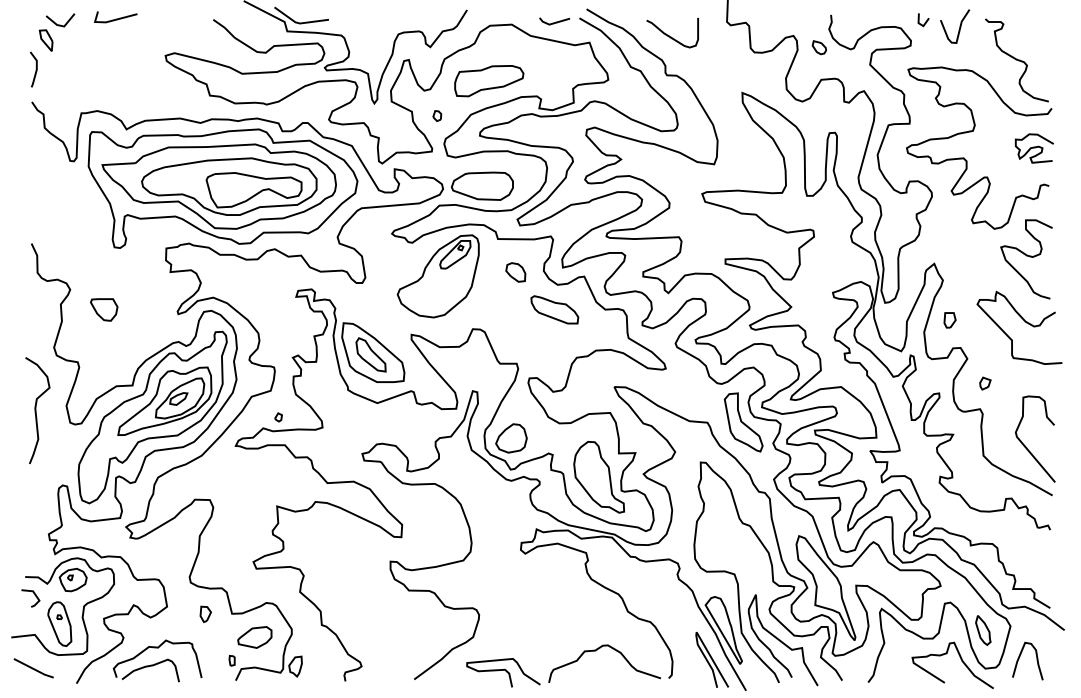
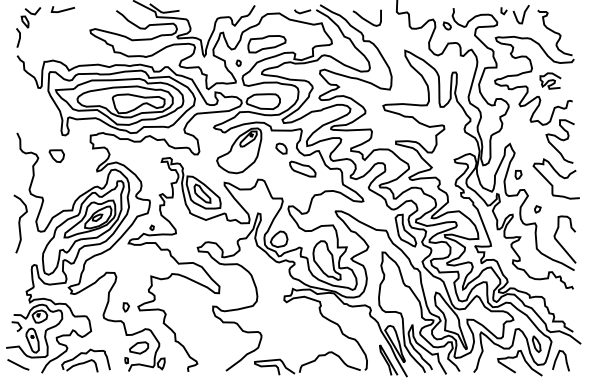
curve: (1034, 147) -> (550, 80), moved
part: (103, 310) -> (56, 156), moved
part: (204, 614) -> (125, 307), moved

